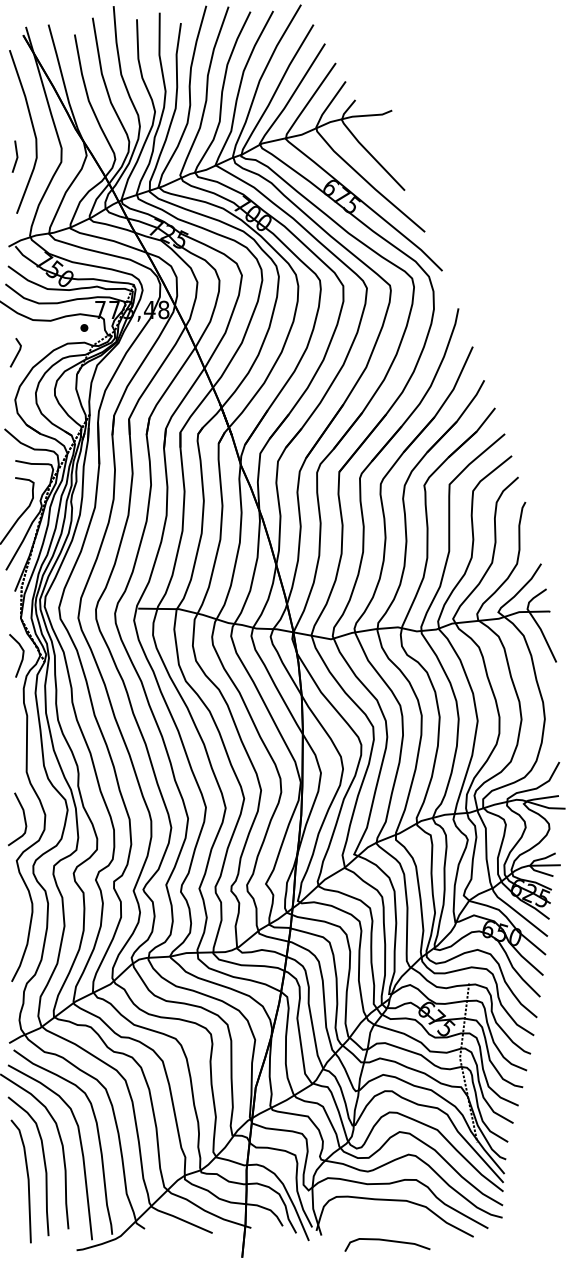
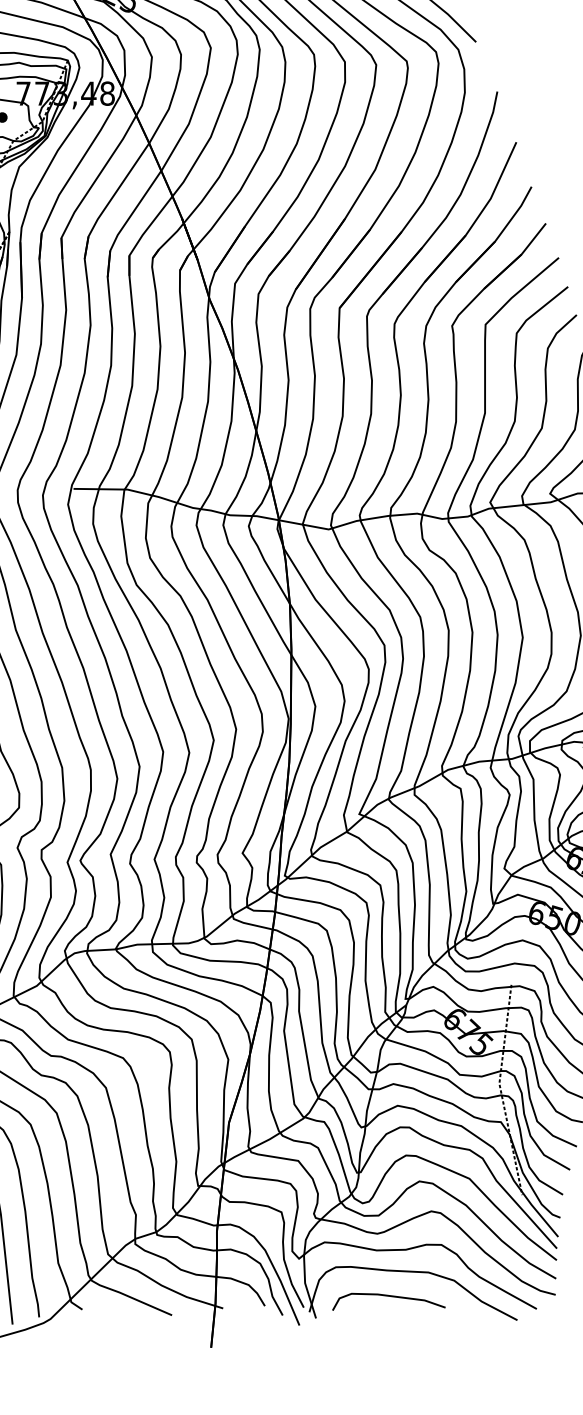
curve: (387, 1241) -> (388, 1297), moved

